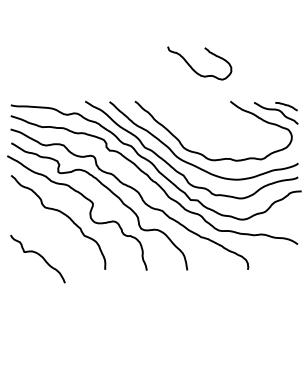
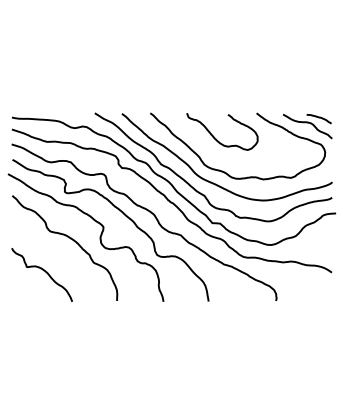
curve: (193, 68) -> (215, 137), moved
curve: (39, 255) -> (43, 271), moved

